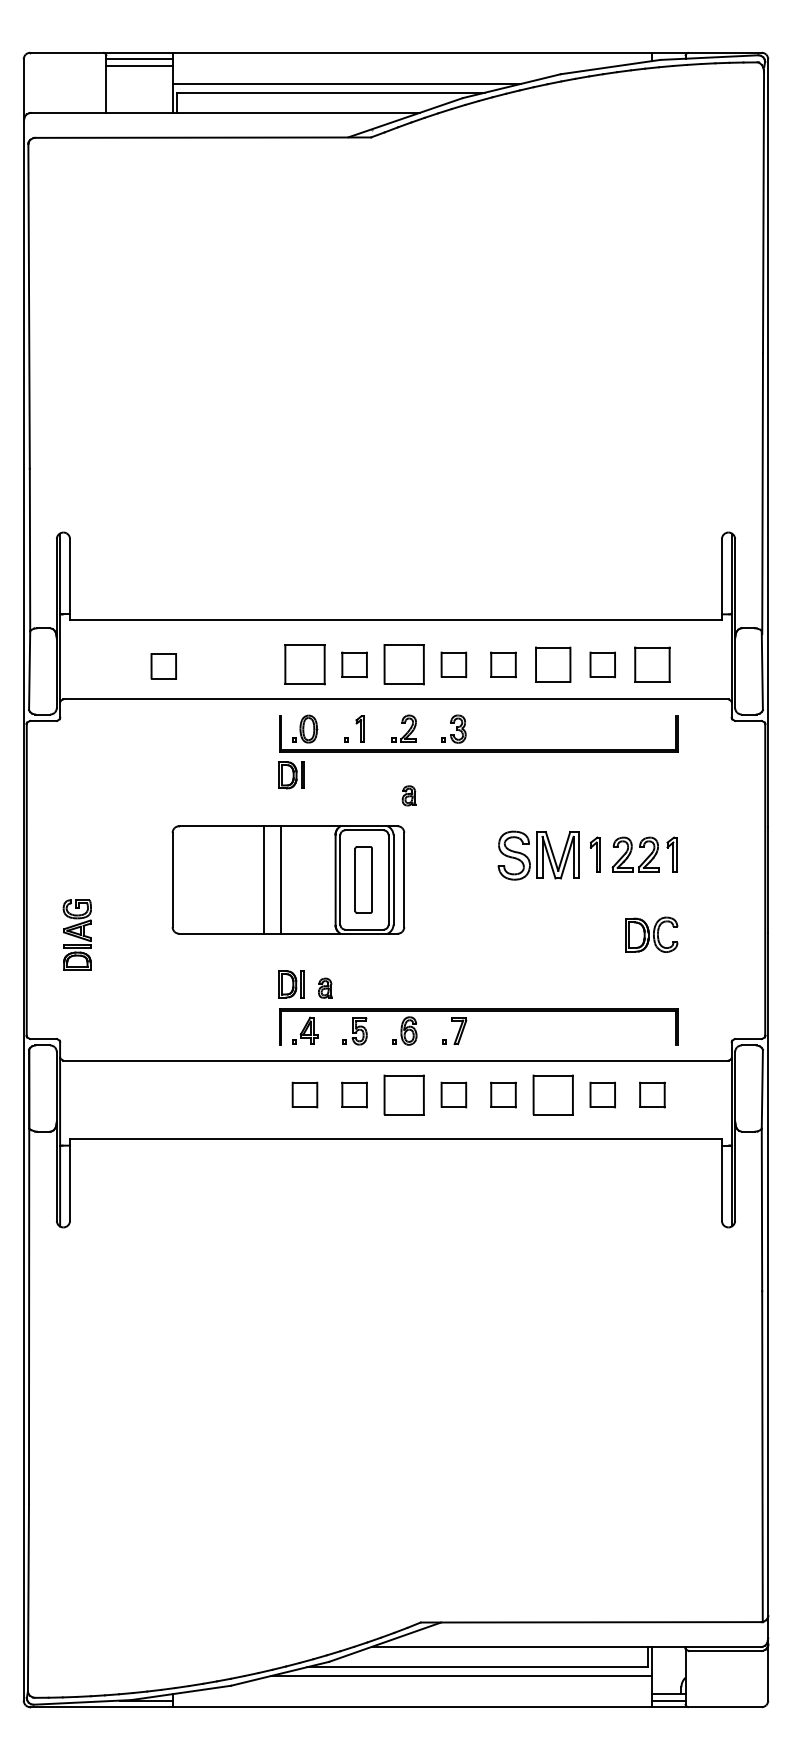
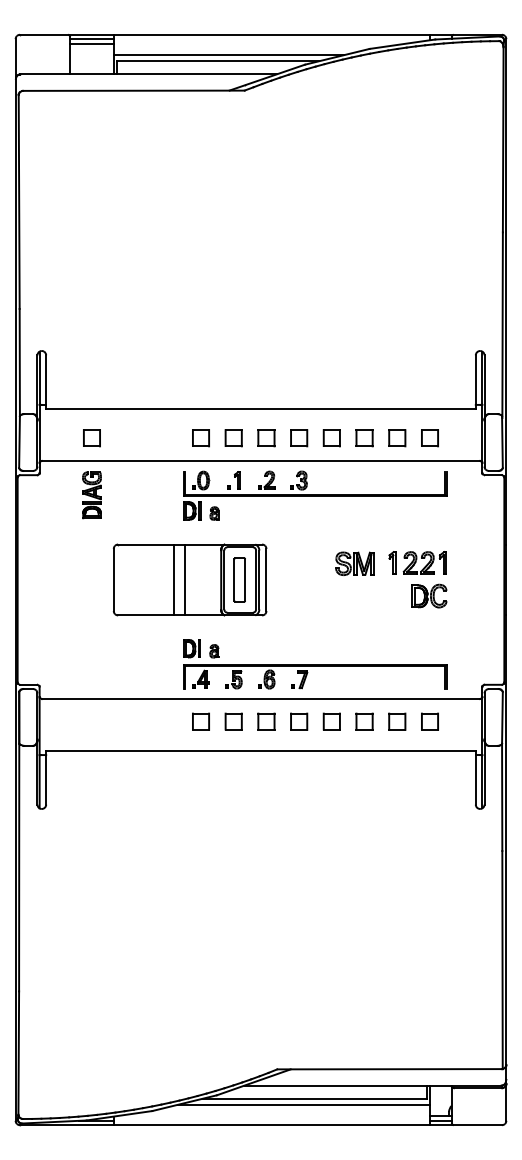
part: (304, 665) -> (200, 438), size x0.62
part: (404, 665) -> (266, 438), size x0.62
part: (553, 665) -> (364, 438), size x0.71
part: (651, 665) -> (429, 438), size x0.71
part: (163, 666) -> (91, 438), moved
part: (408, 795) -> (214, 513), moved
part: (537, 854) -> (354, 563), size x0.71
part: (651, 933) -> (429, 595), moved
part: (76, 935) -> (91, 495), moved
part: (404, 1094) -> (266, 721), size x0.62
part: (553, 1094) -> (364, 721), size x0.62

